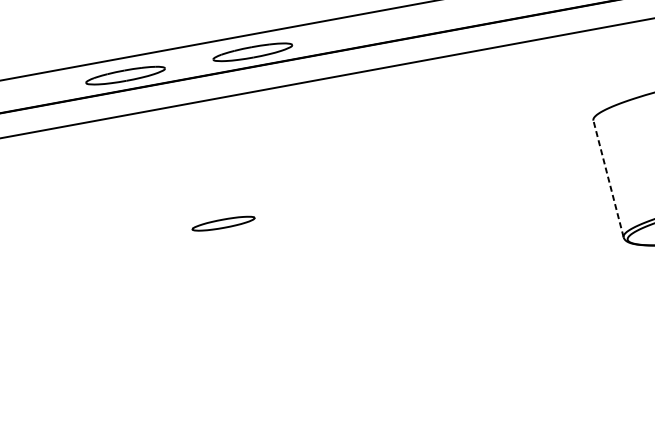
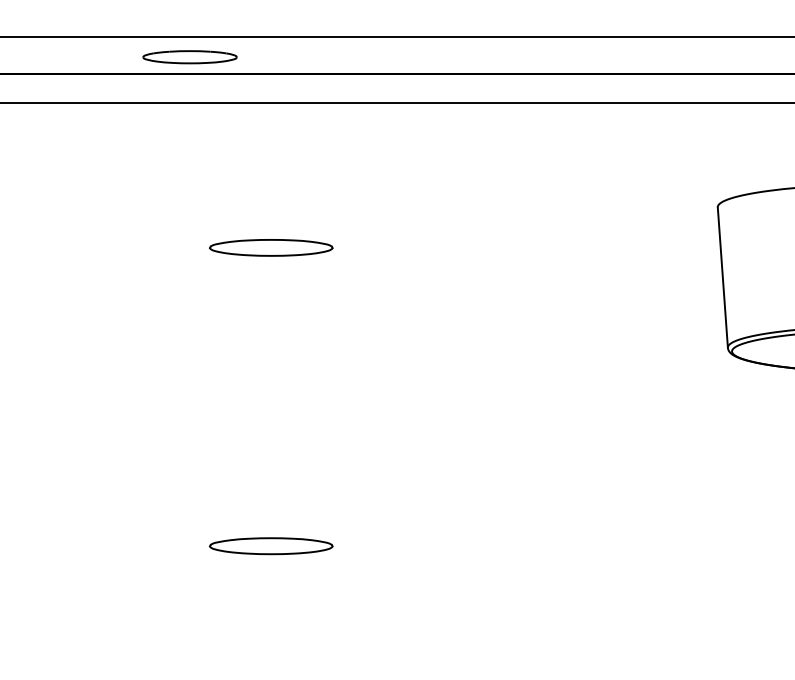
part: (252, 52) -> (340, 57), removed
line: (608, 178) -> (722, 277), dashed -> solid
part: (223, 223) -> (271, 247), size x1.67

